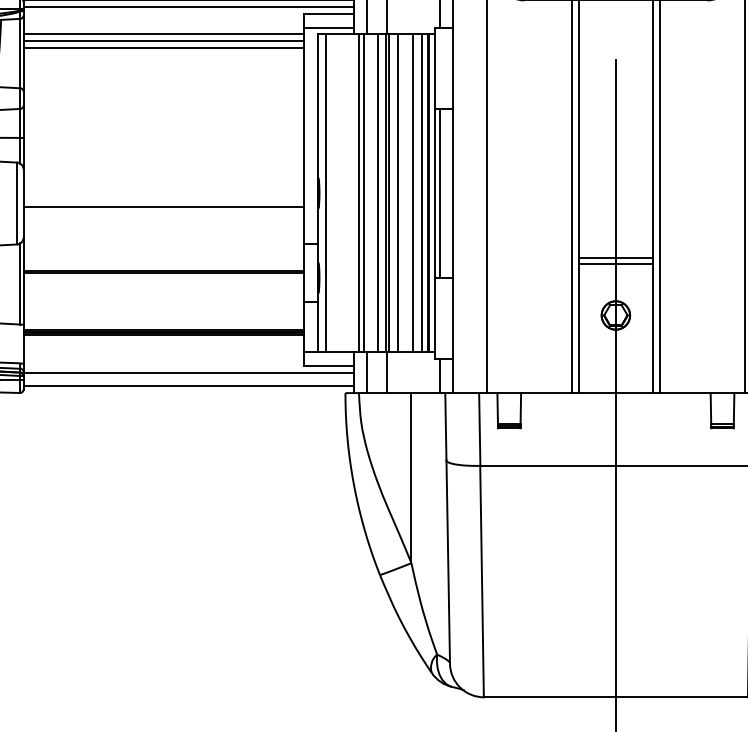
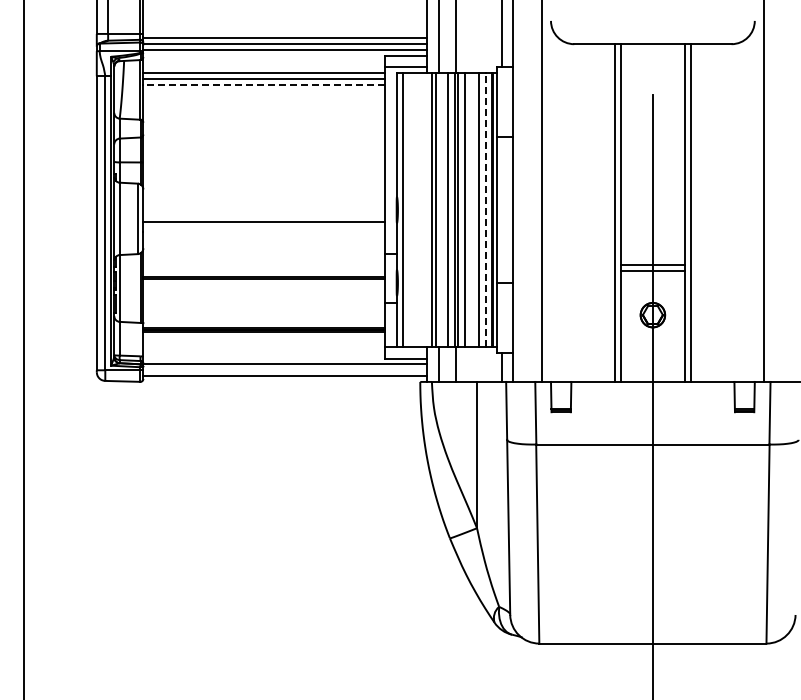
line: (164, 47) -> (264, 84), solid -> dashed
line: (439, 192) -> (501, 209), removed
line: (422, 193) -> (486, 210), solid -> dashed

